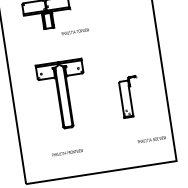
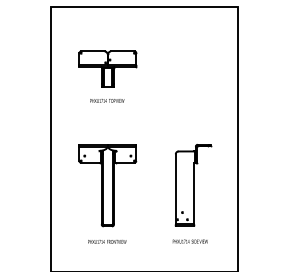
text: (75, 31) -> (107, 100), moved
part: (63, 94) -> (107, 185), moved
part: (130, 97) -> (193, 185), size x1.67
text: (151, 139) -> (189, 241), moved

